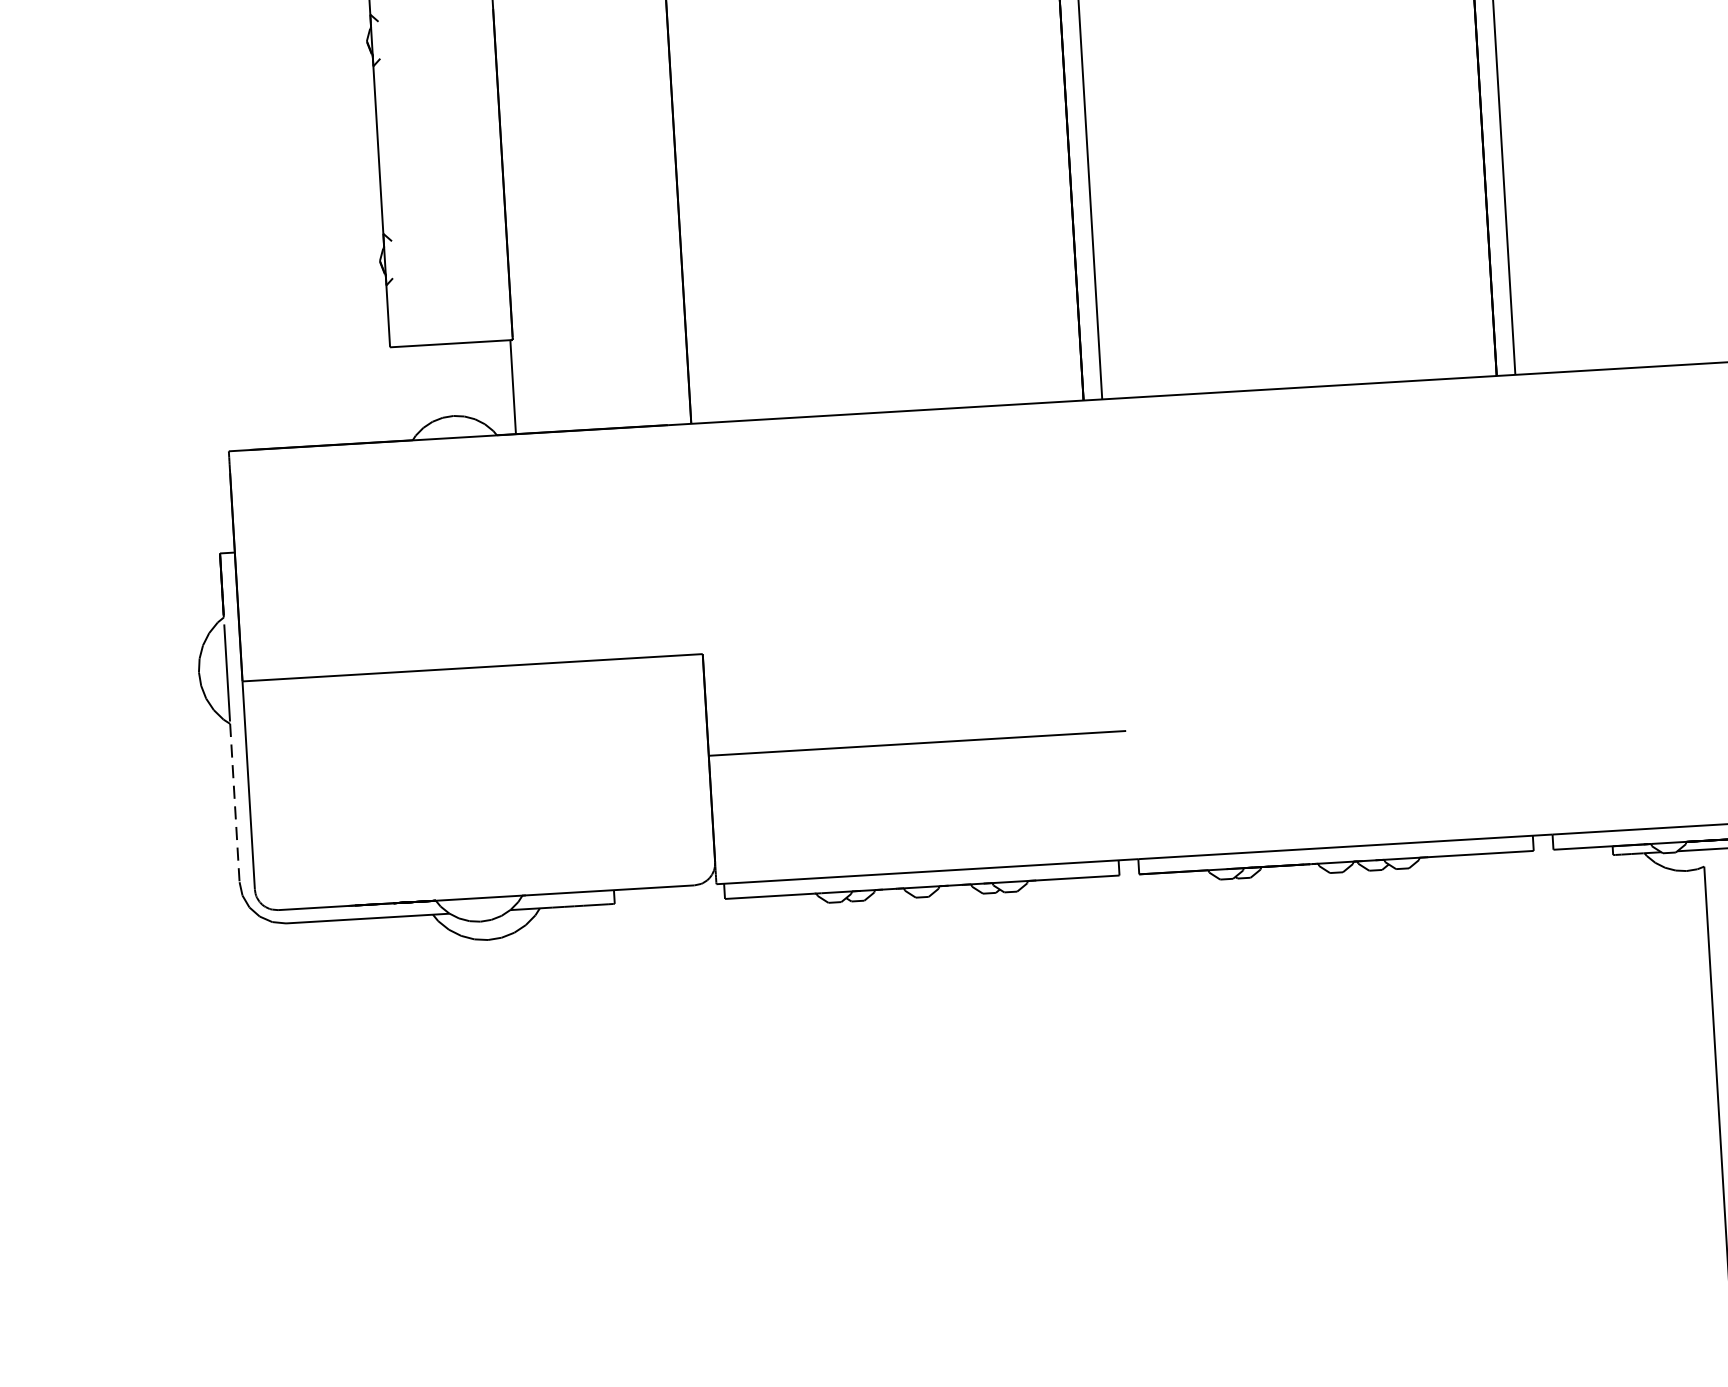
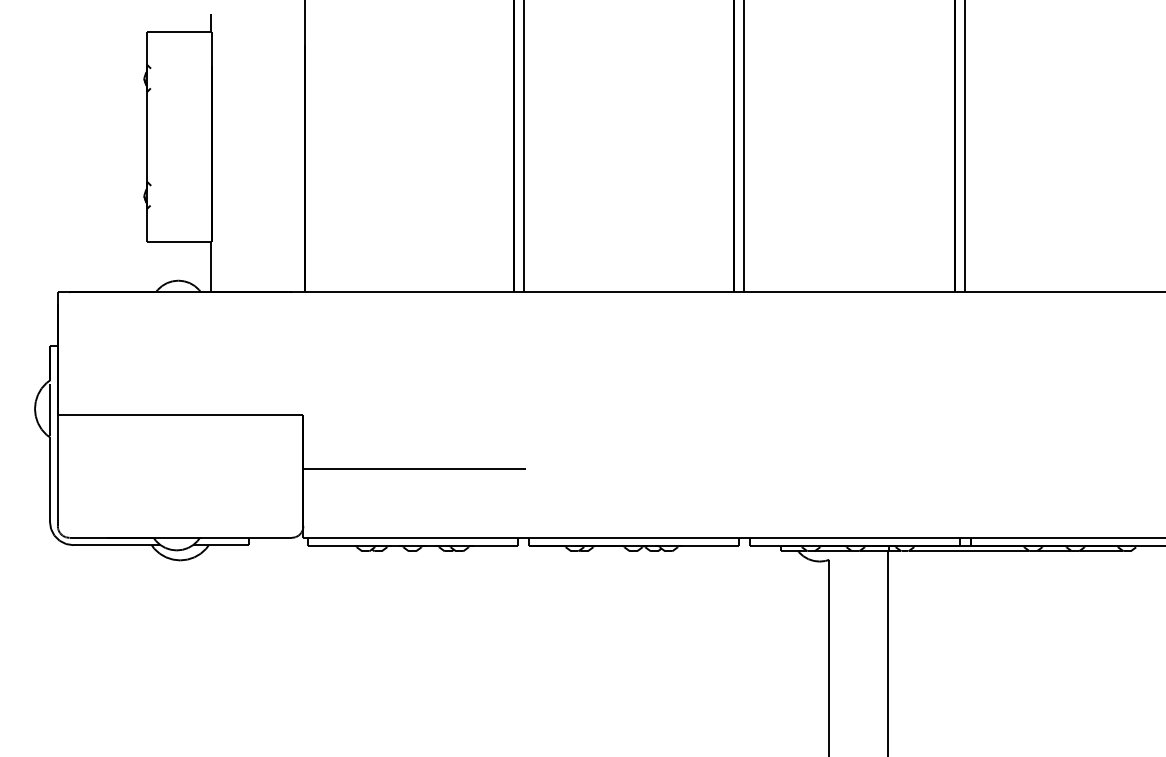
line: (234, 804) -> (49, 480), dashed -> solid

